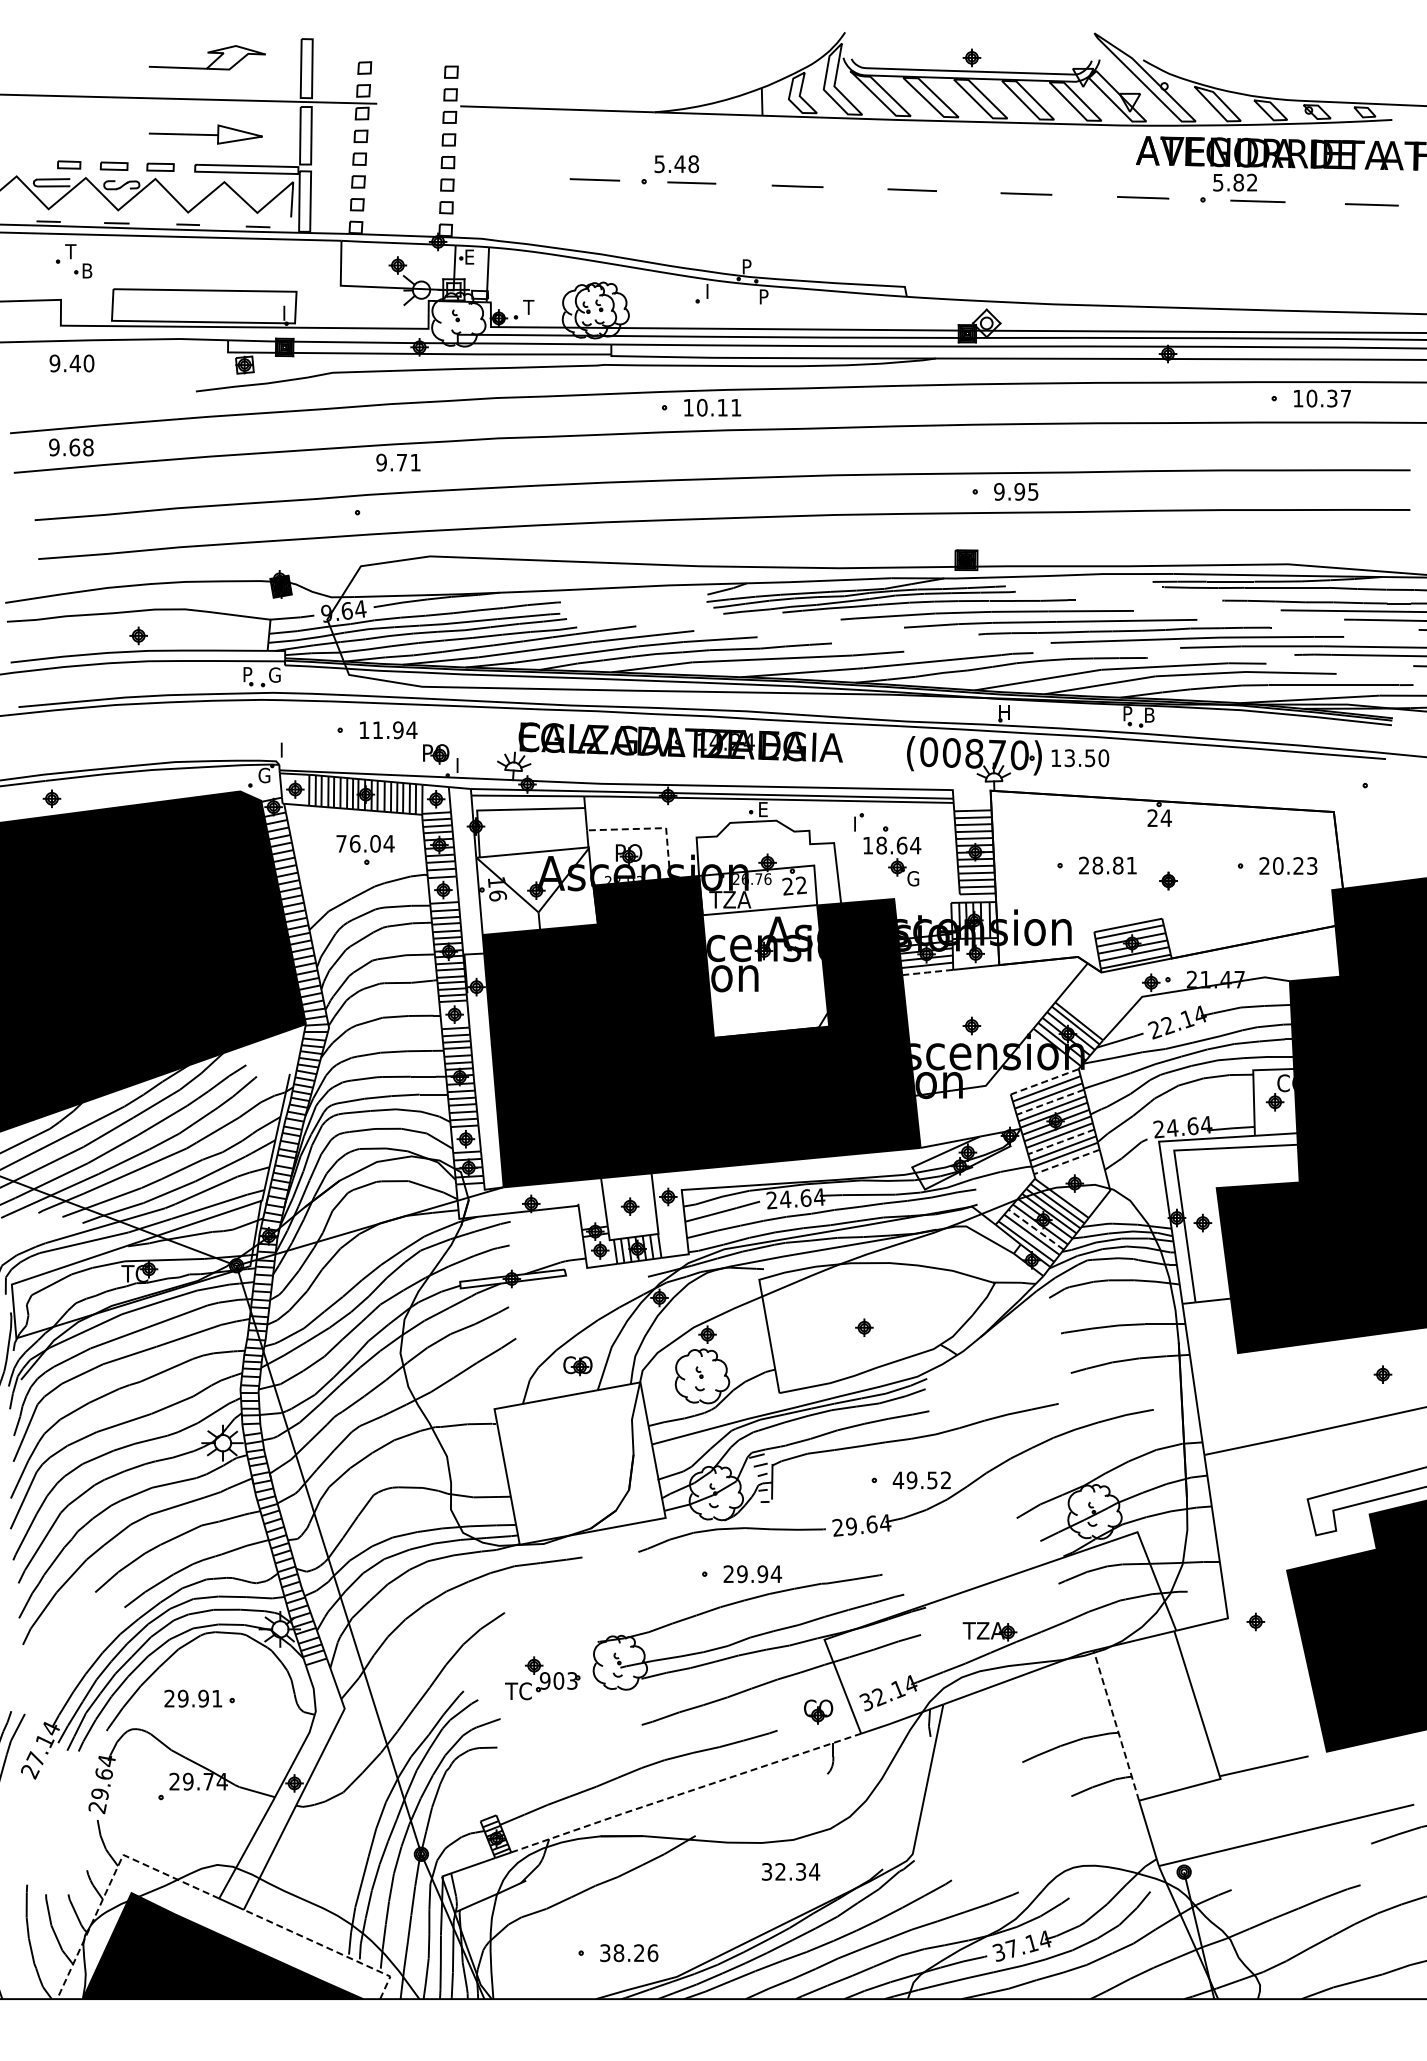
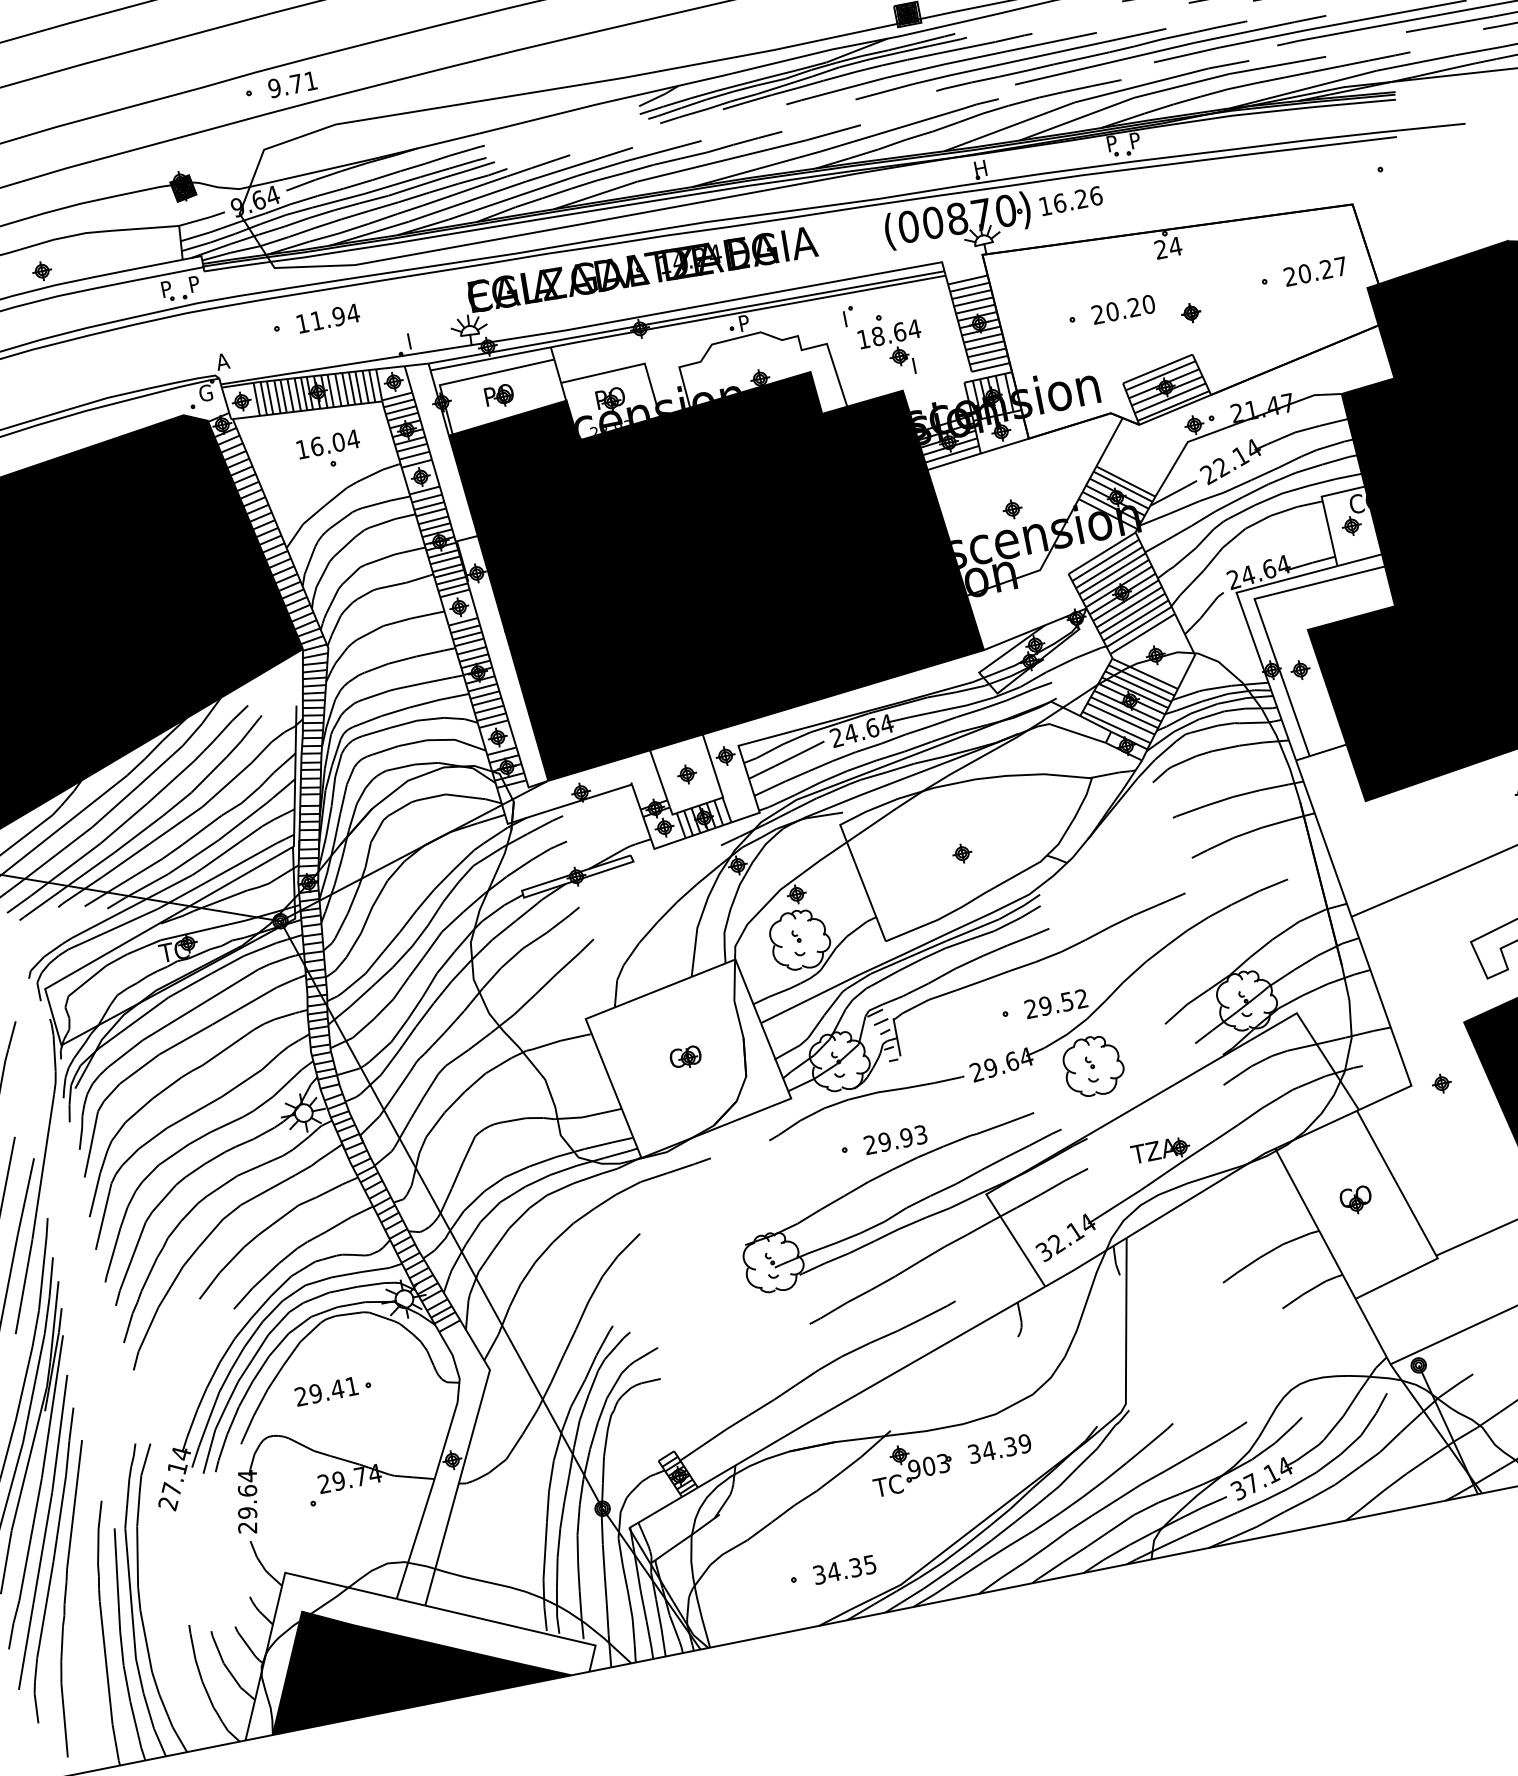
text: (398, 462) -> (292, 84), moved
text: (274, 674) -> (195, 283), G -> P
text: (1150, 714) -> (1136, 139), B -> P
text: (285, 749) -> (222, 360), I -> A
part: (436, 754) -> (500, 396), moved
text: (1086, 758) -> (1077, 200), 13.50 -> 16.26
text: (764, 809) -> (745, 322), E -> P
line: (652, 828) -> (630, 367), dashed -> solid
text: (341, 843) -> (302, 449), 76.04 -> 16.04
text: (1114, 865) -> (1130, 308), 28.81 -> 20.20
text: (1312, 865) -> (1341, 265), 20.23 -> 20.27
text: (913, 878) -> (919, 364), G -> I
fill: (537, 891) -> (521, 458), added
fill: (764, 951) -> (775, 474), added
line: (927, 972) -> (953, 461), dashed -> solid
line: (1044, 1081) -> (1101, 553), dashed -> solid
line: (1050, 1102) -> (1112, 574), dashed -> solid
line: (1061, 1141) -> (1132, 613), dashed -> solid
line: (1066, 1162) -> (1142, 634), dashed -> solid
line: (1036, 1229) -> (1124, 712), dashed -> solid
part: (577, 1366) -> (685, 1058), moved
text: (898, 1479) -> (1030, 1007), 49.52 -> 29.52
part: (944, 1543) -> (1093, 1066), added
text: (776, 1574) -> (921, 1135), 29.94 -> 29.93
part: (542, 1678) -> (911, 1467), moved
text: (203, 1698) -> (337, 1389), 29.91 -> 29.41
part: (818, 1711) -> (1356, 1199), moved
line: (1116, 1725) -> (1315, 1223), dashed -> solid
line: (686, 1792) -> (871, 1386), dashed -> solid
text: (797, 1871) -> (1006, 1446), 32.34 -> 34.39
line: (112, 1878) -> (278, 1600), dashed -> solid
line: (328, 1948) -> (523, 1628), dashed -> solid
text: (635, 1953) -> (851, 1568), 38.26 -> 34.35

